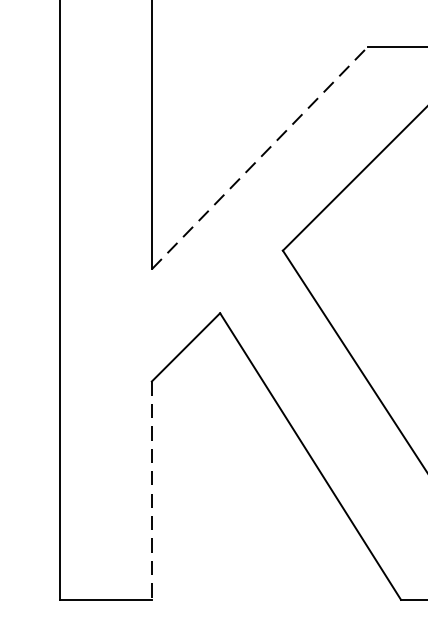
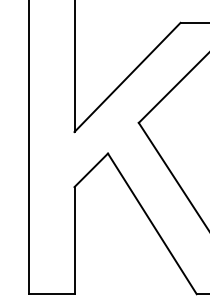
line: (259, 158) -> (127, 77), dashed -> solid
line: (151, 490) -> (74, 240), dashed -> solid

